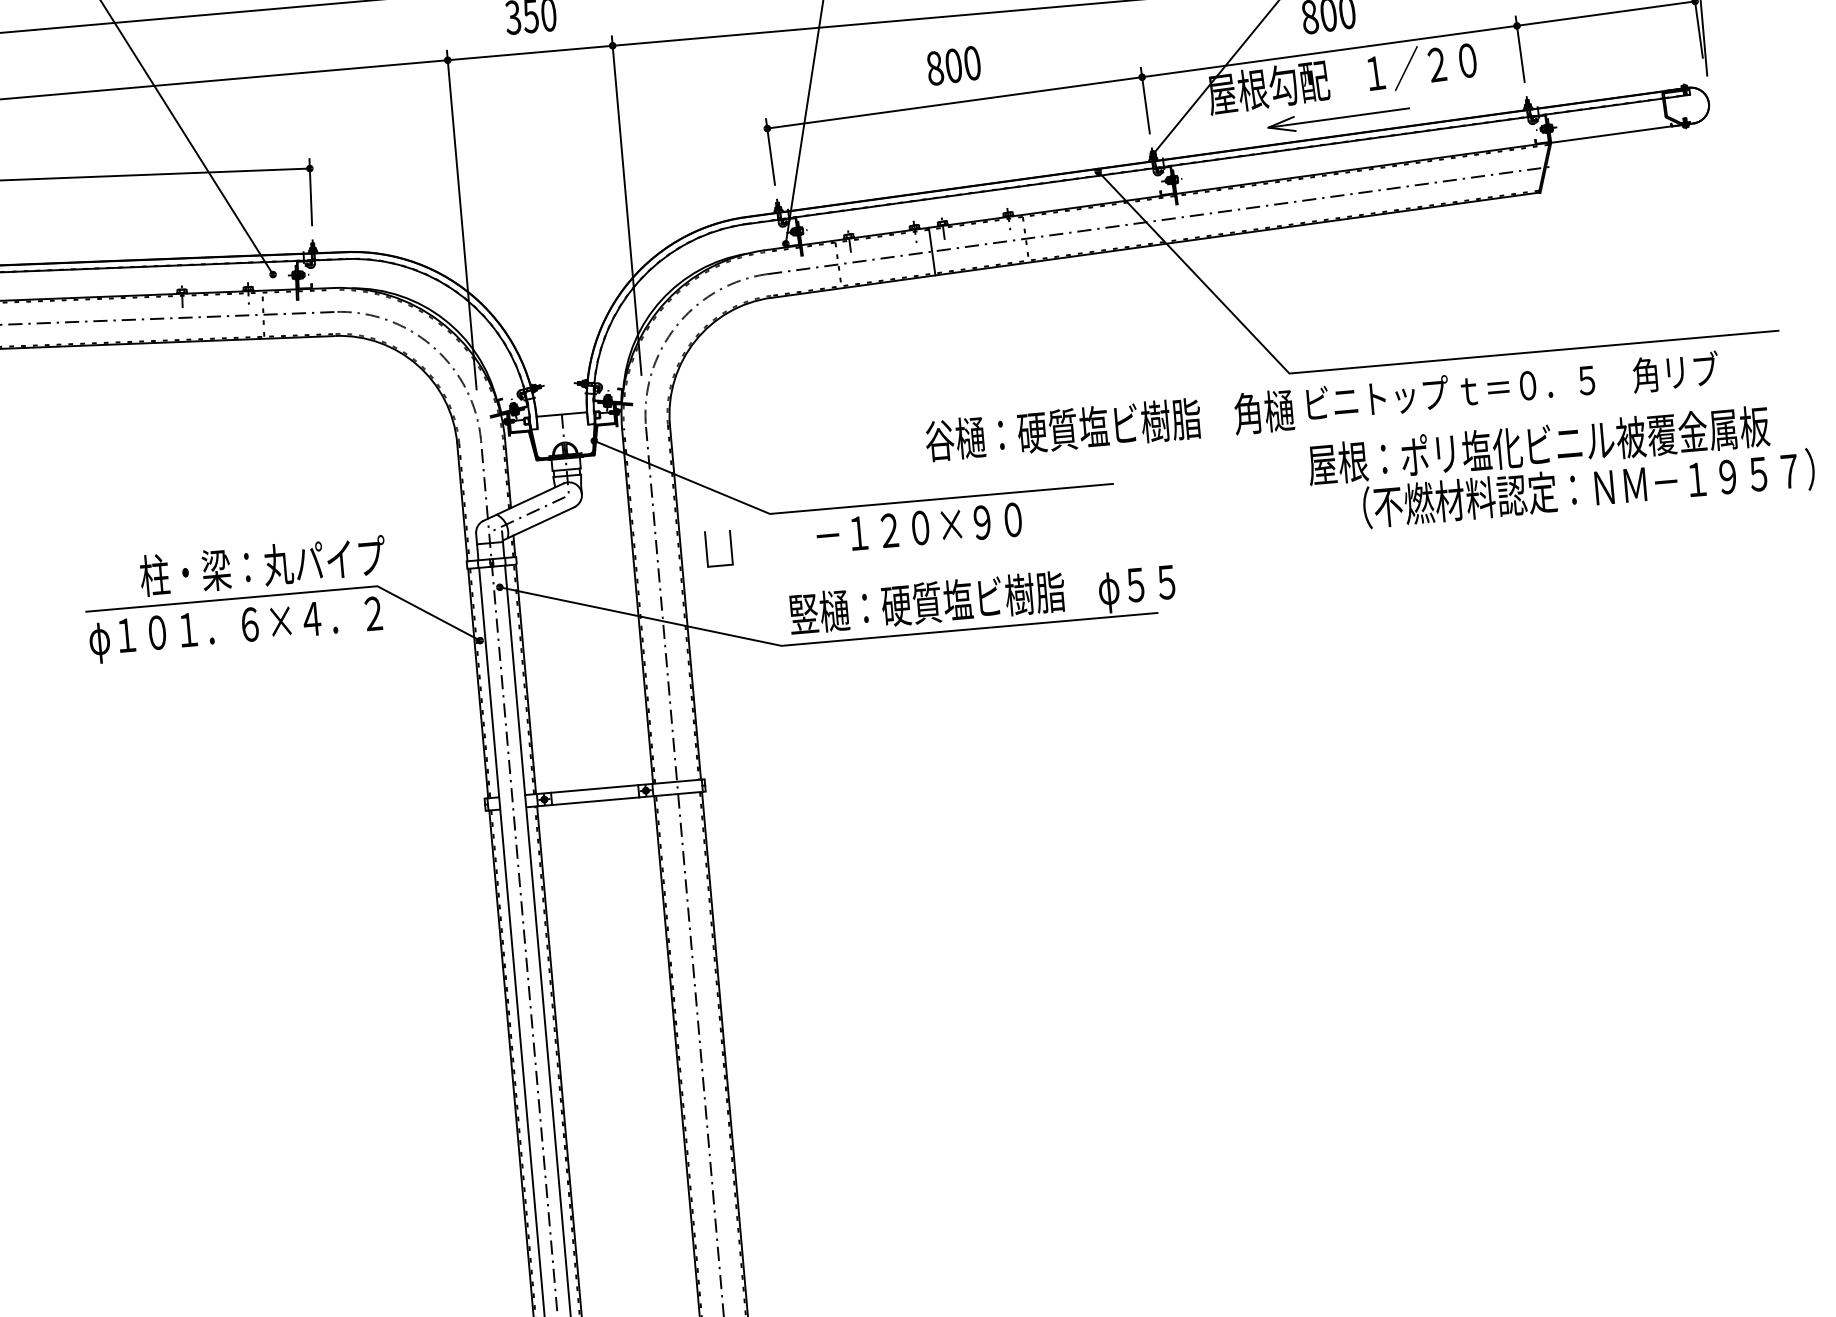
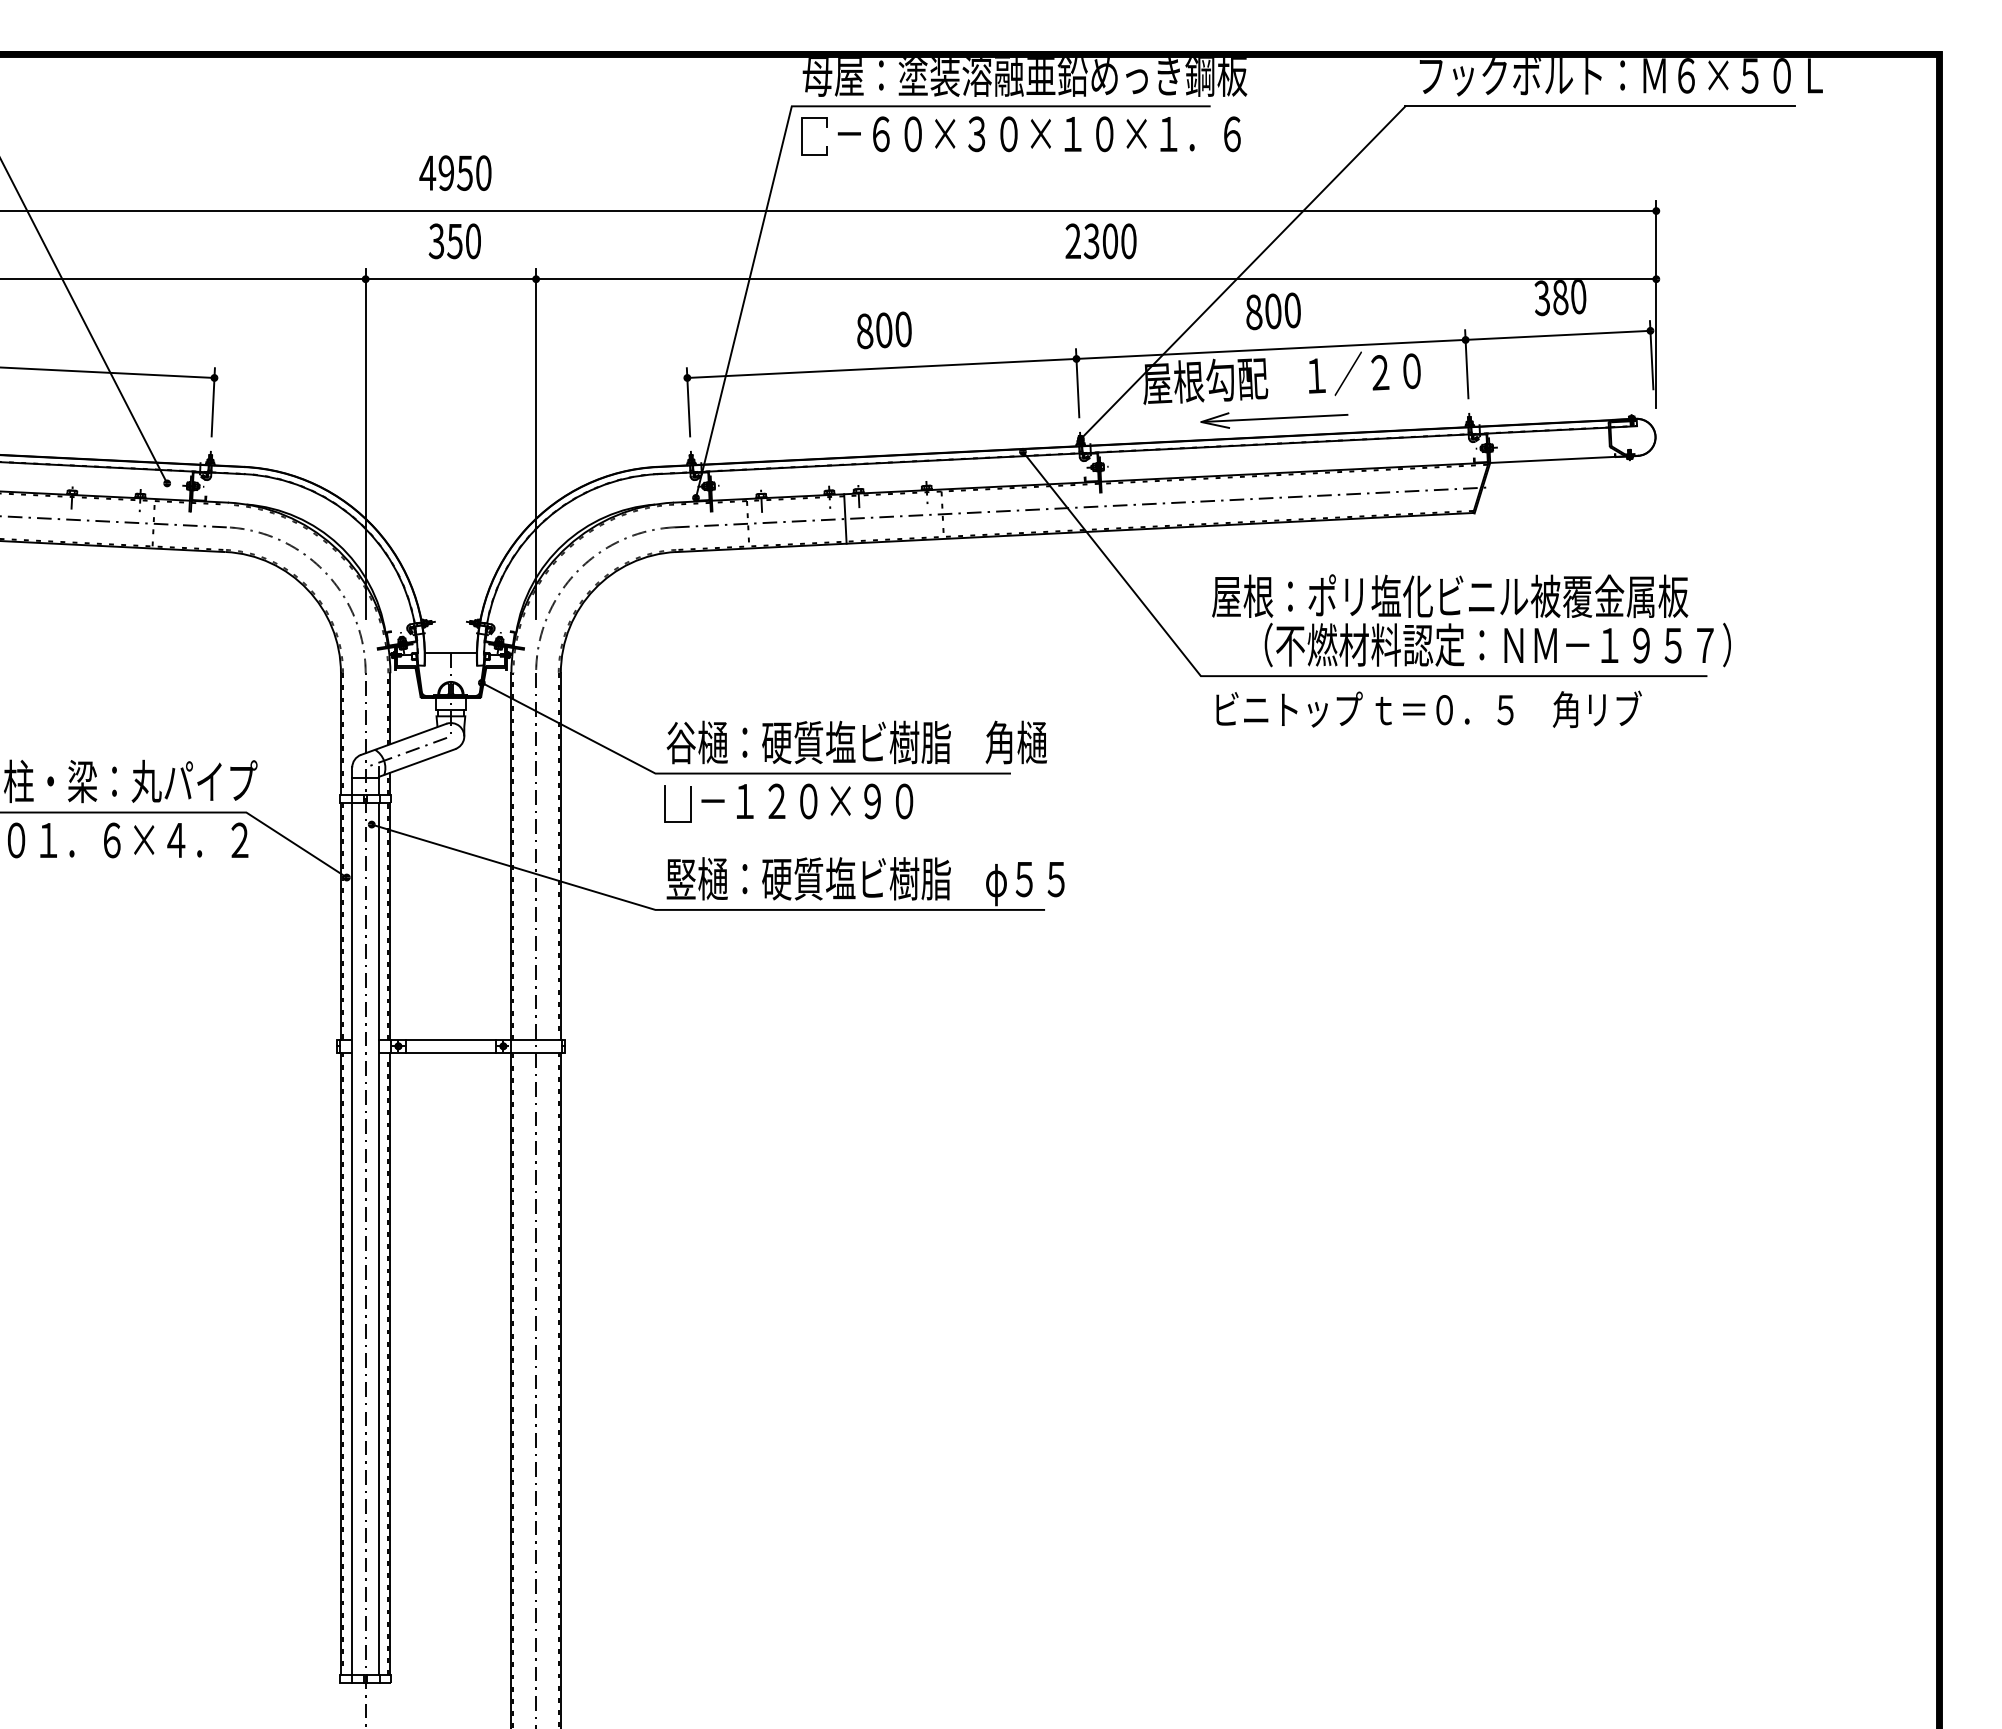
text: (1109, 425) -> (856, 742), moved
text: (1561, 467) -> (1471, 620), moved
part: (706, 548) -> (665, 803), moved

